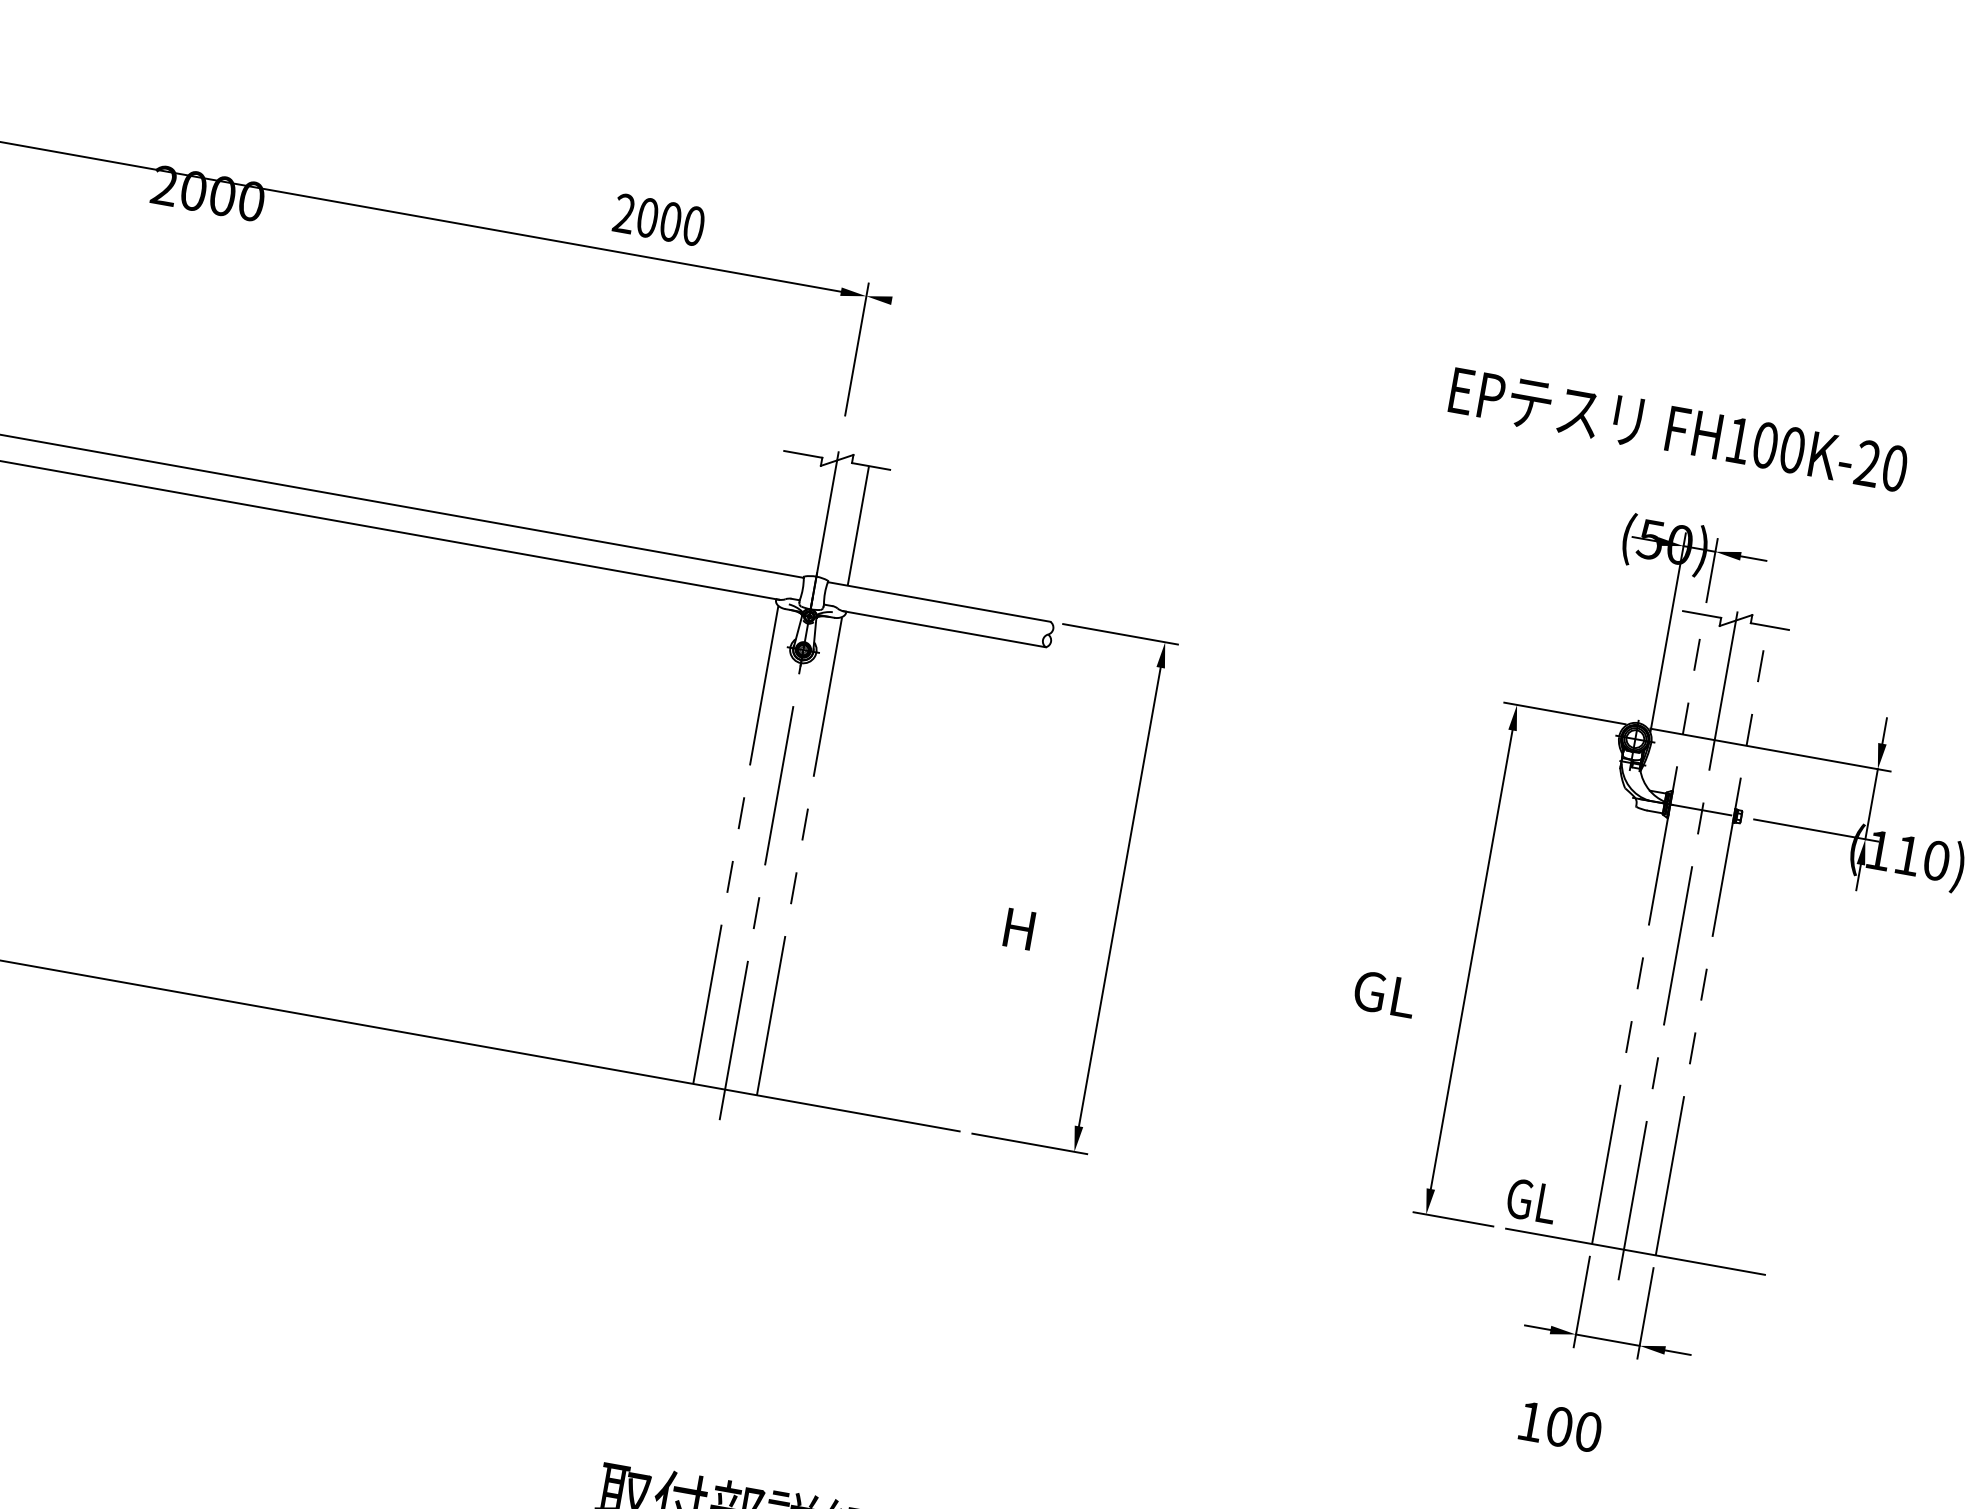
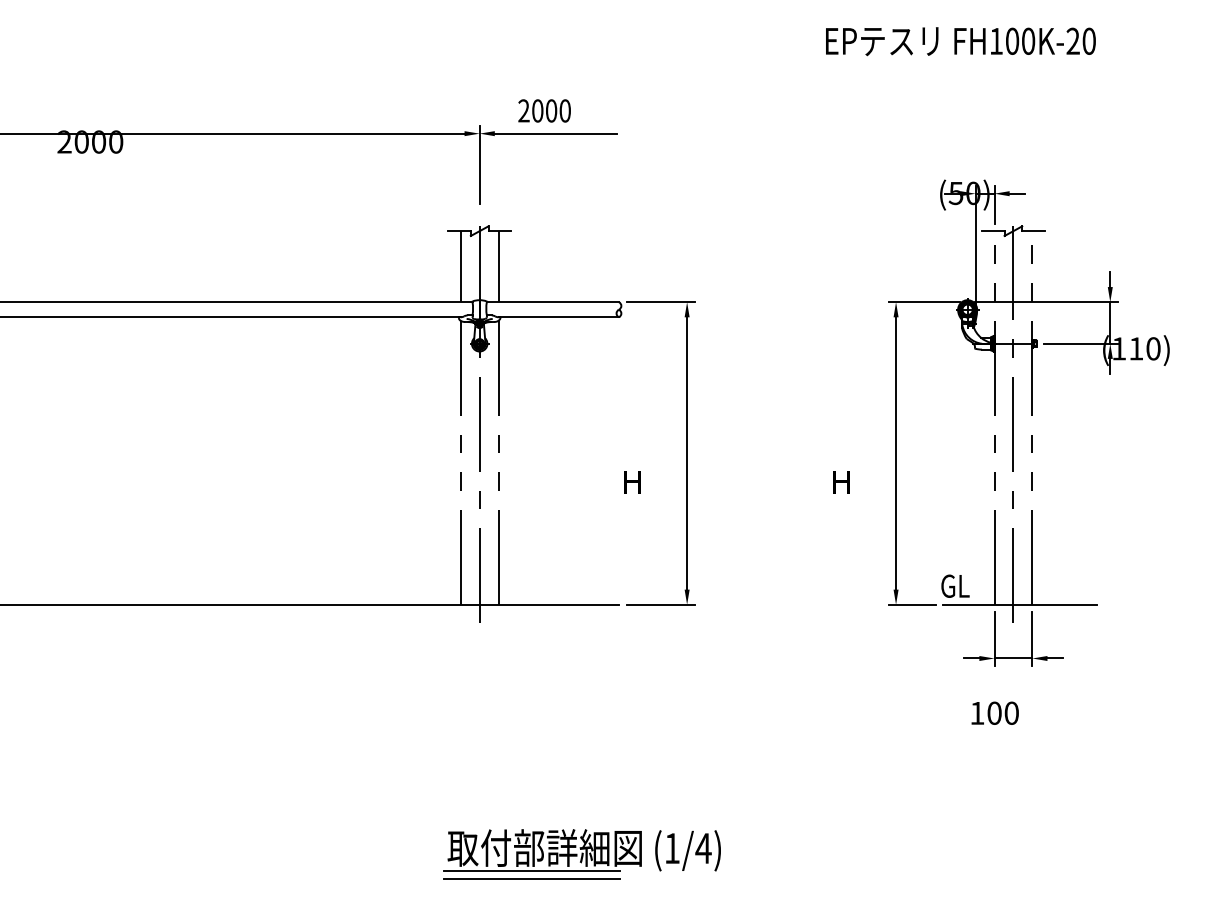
text: (659, 219) -> (544, 110), moved
line: (994, 318) -> (555, 133), added
text: (1678, 430) -> (960, 41), moved
line: (794, 514) -> (460, 266), added
text: (1384, 992) -> (849, 481), GL -> H

